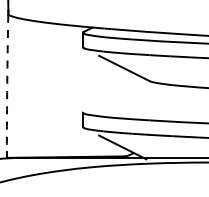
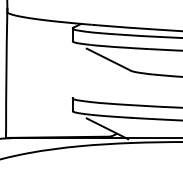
arc: (7, 83) -> (6, 72), dashed -> solid

